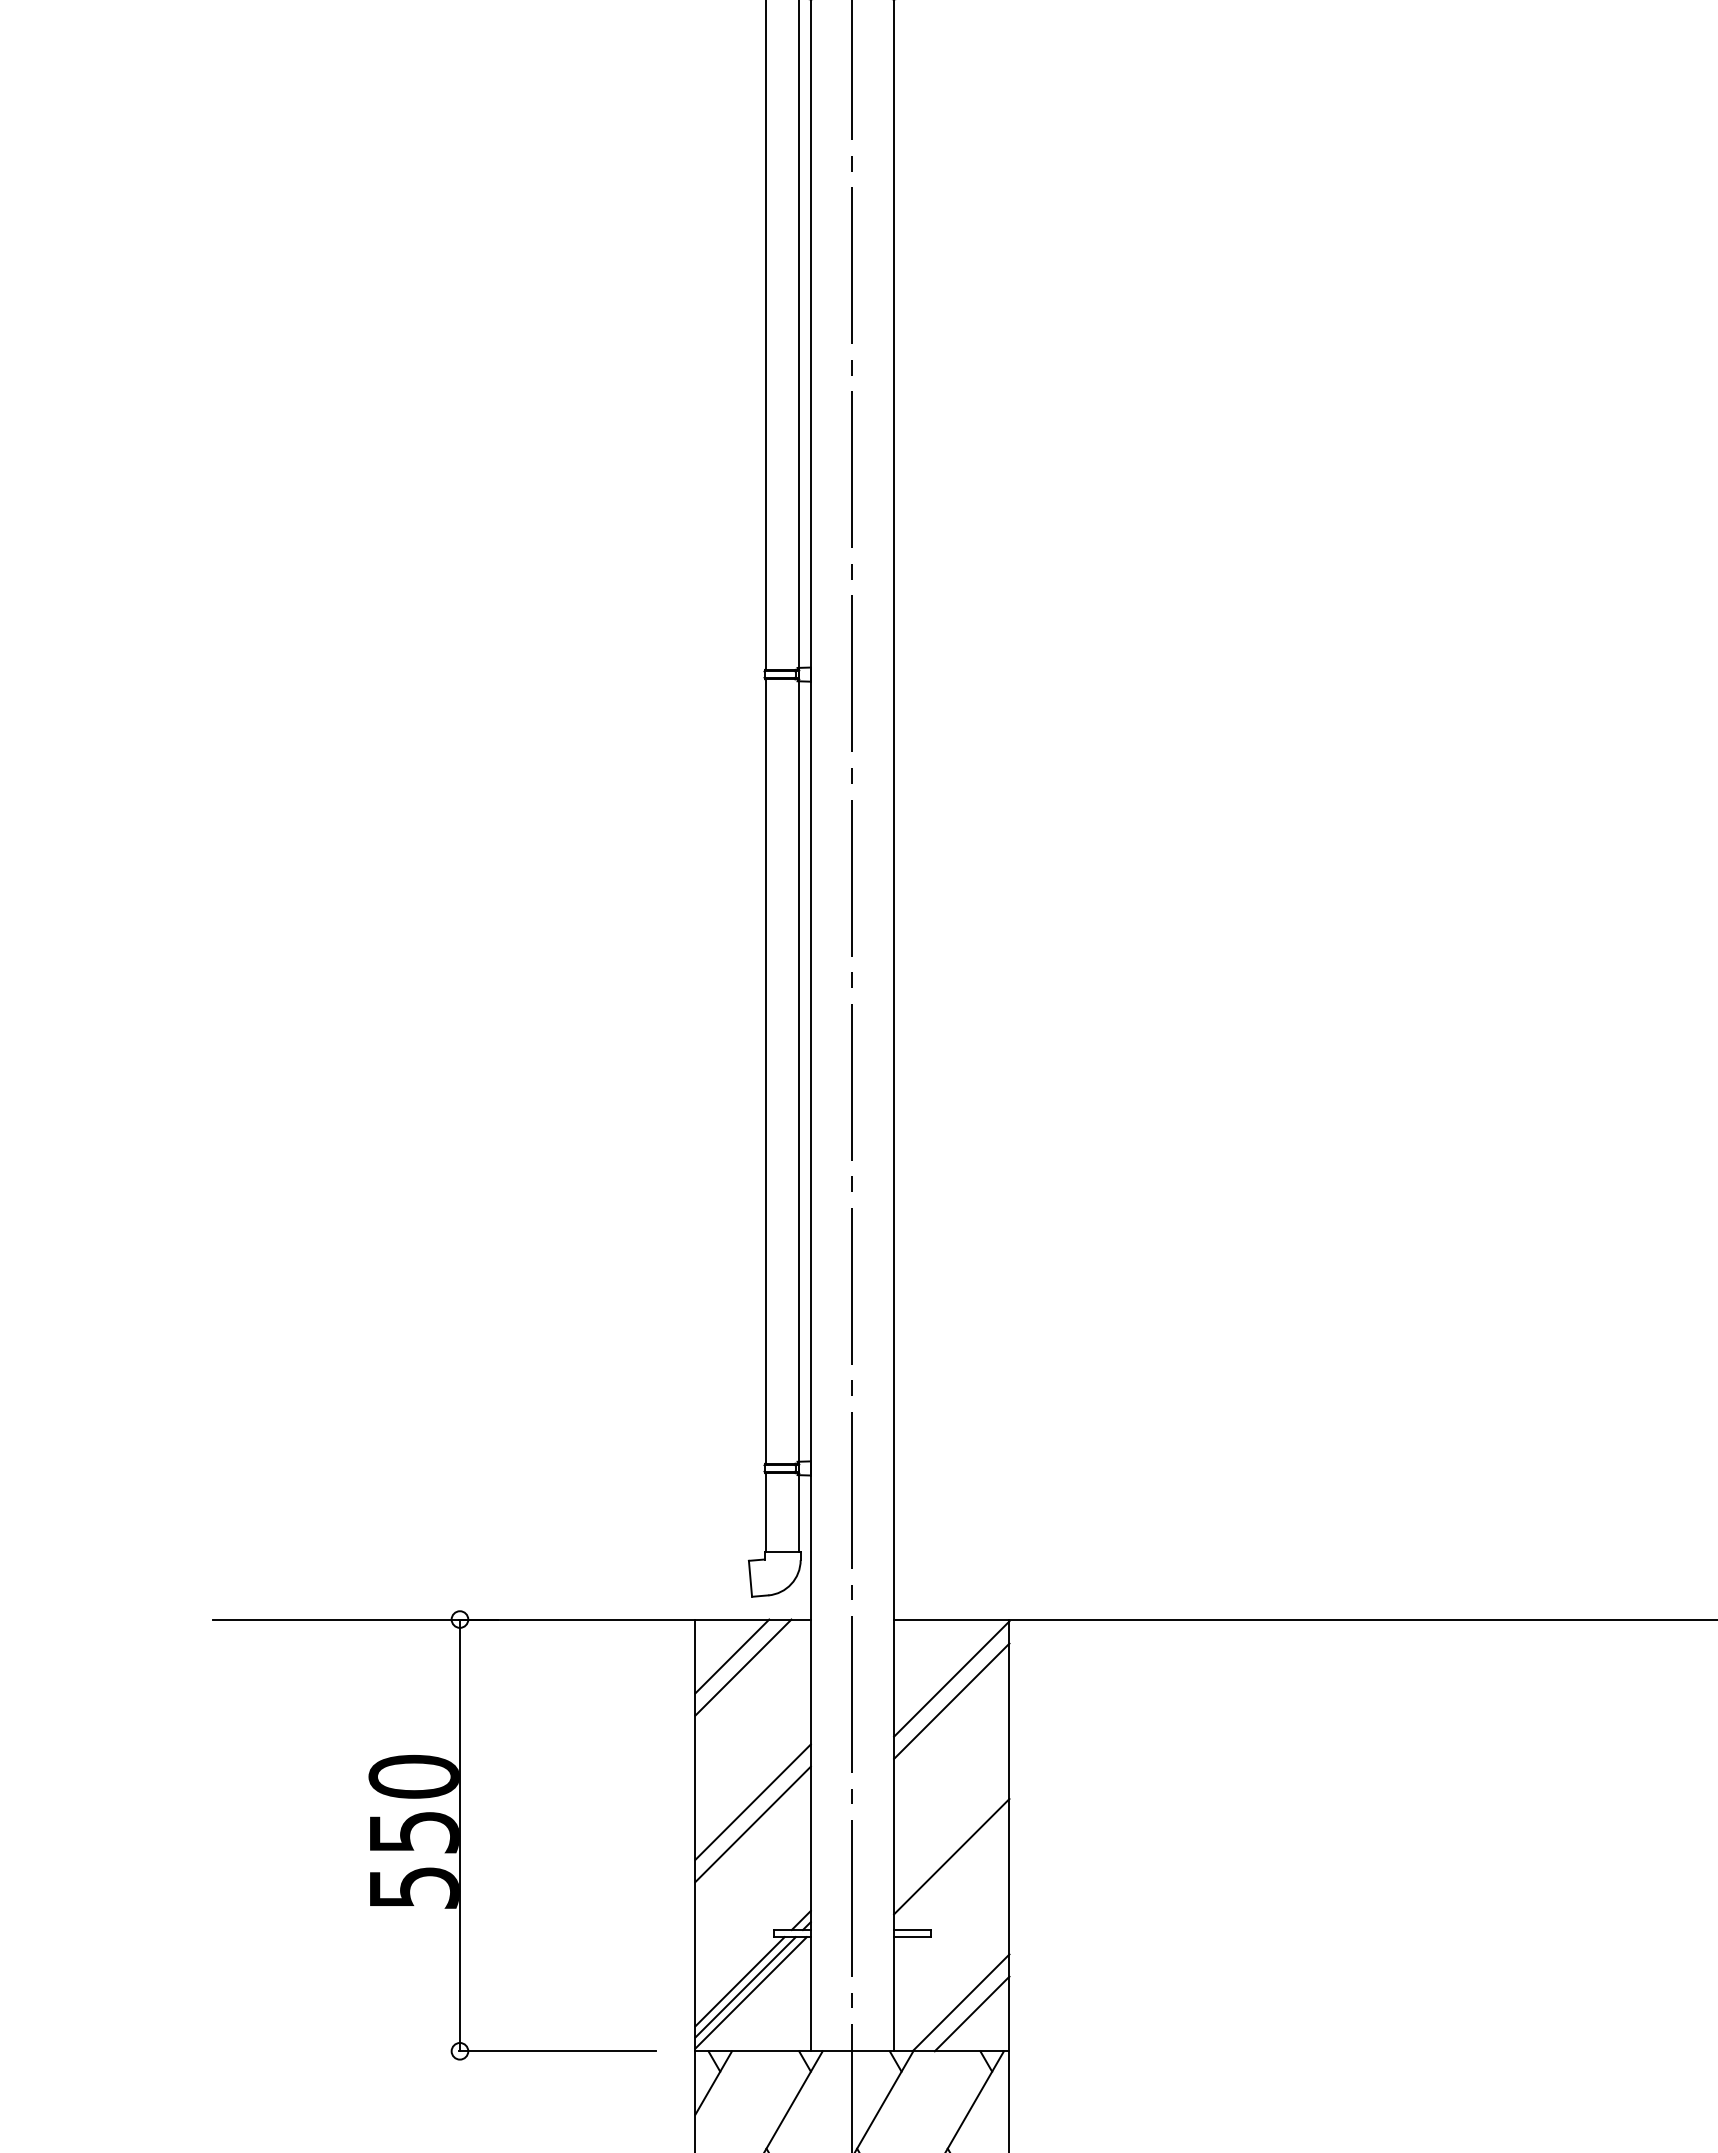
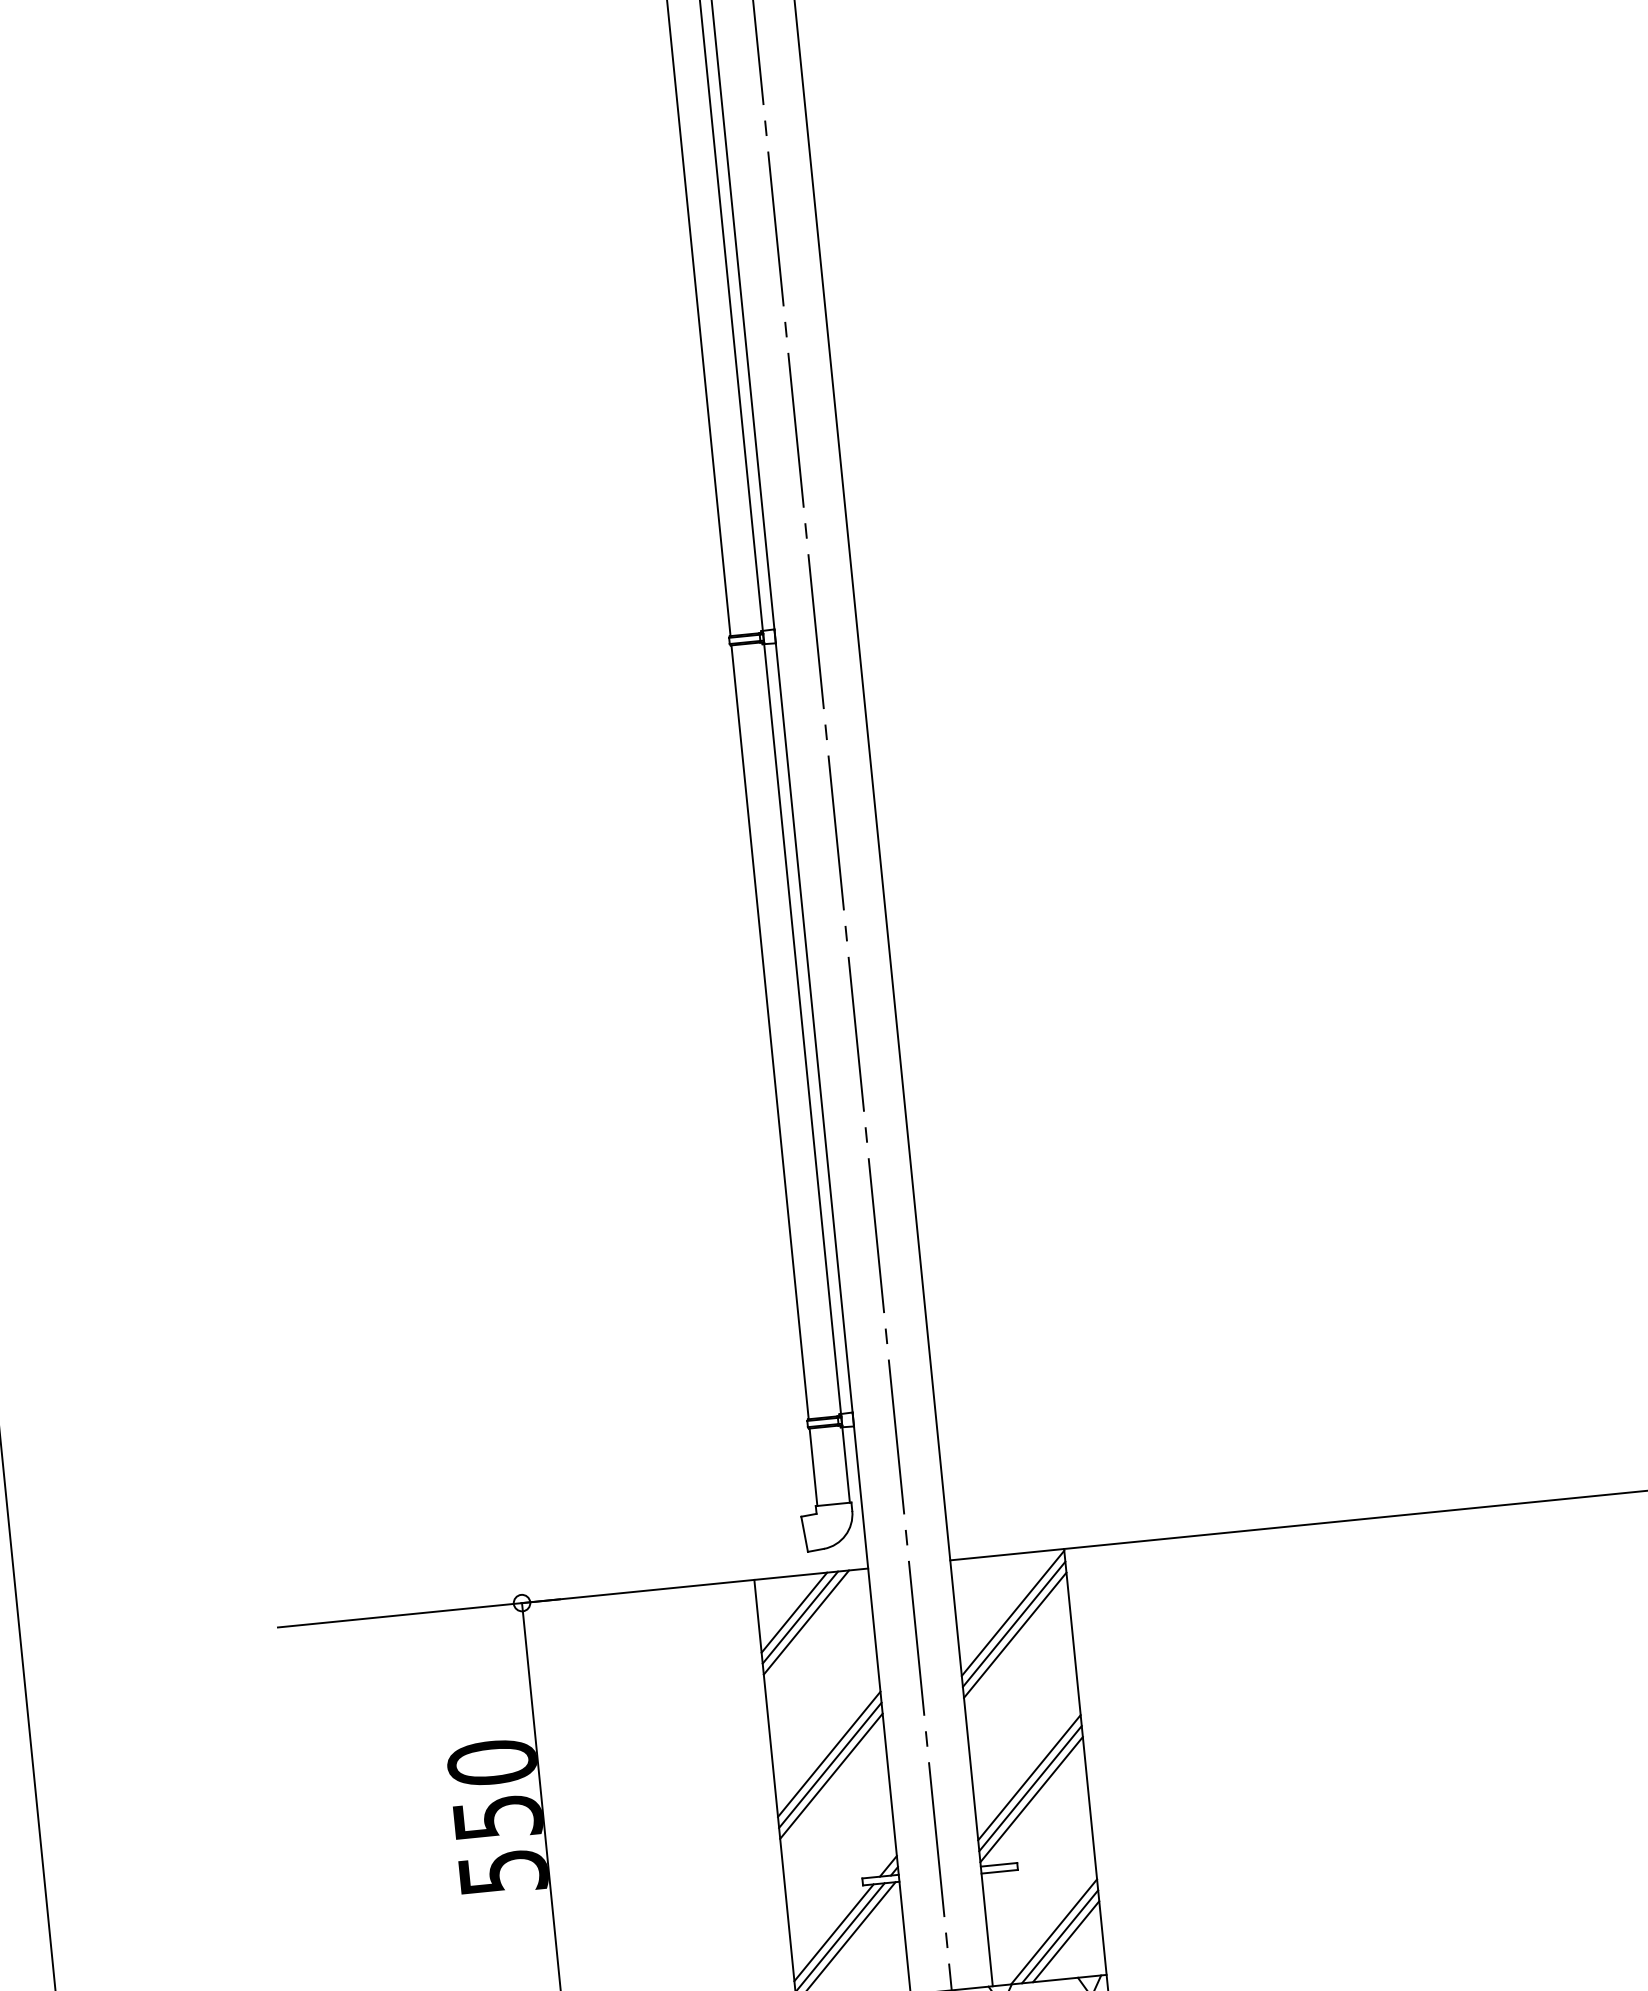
line: (737, 1661) -> (799, 1617), added
line: (951, 1689) -> (1013, 1623), added
line: (752, 1812) -> (829, 1764), added
line: (951, 1845) -> (1029, 1777), added
line: (951, 1867) -> (1031, 1799), added
line: (966, 2008) -> (1060, 1936), added

